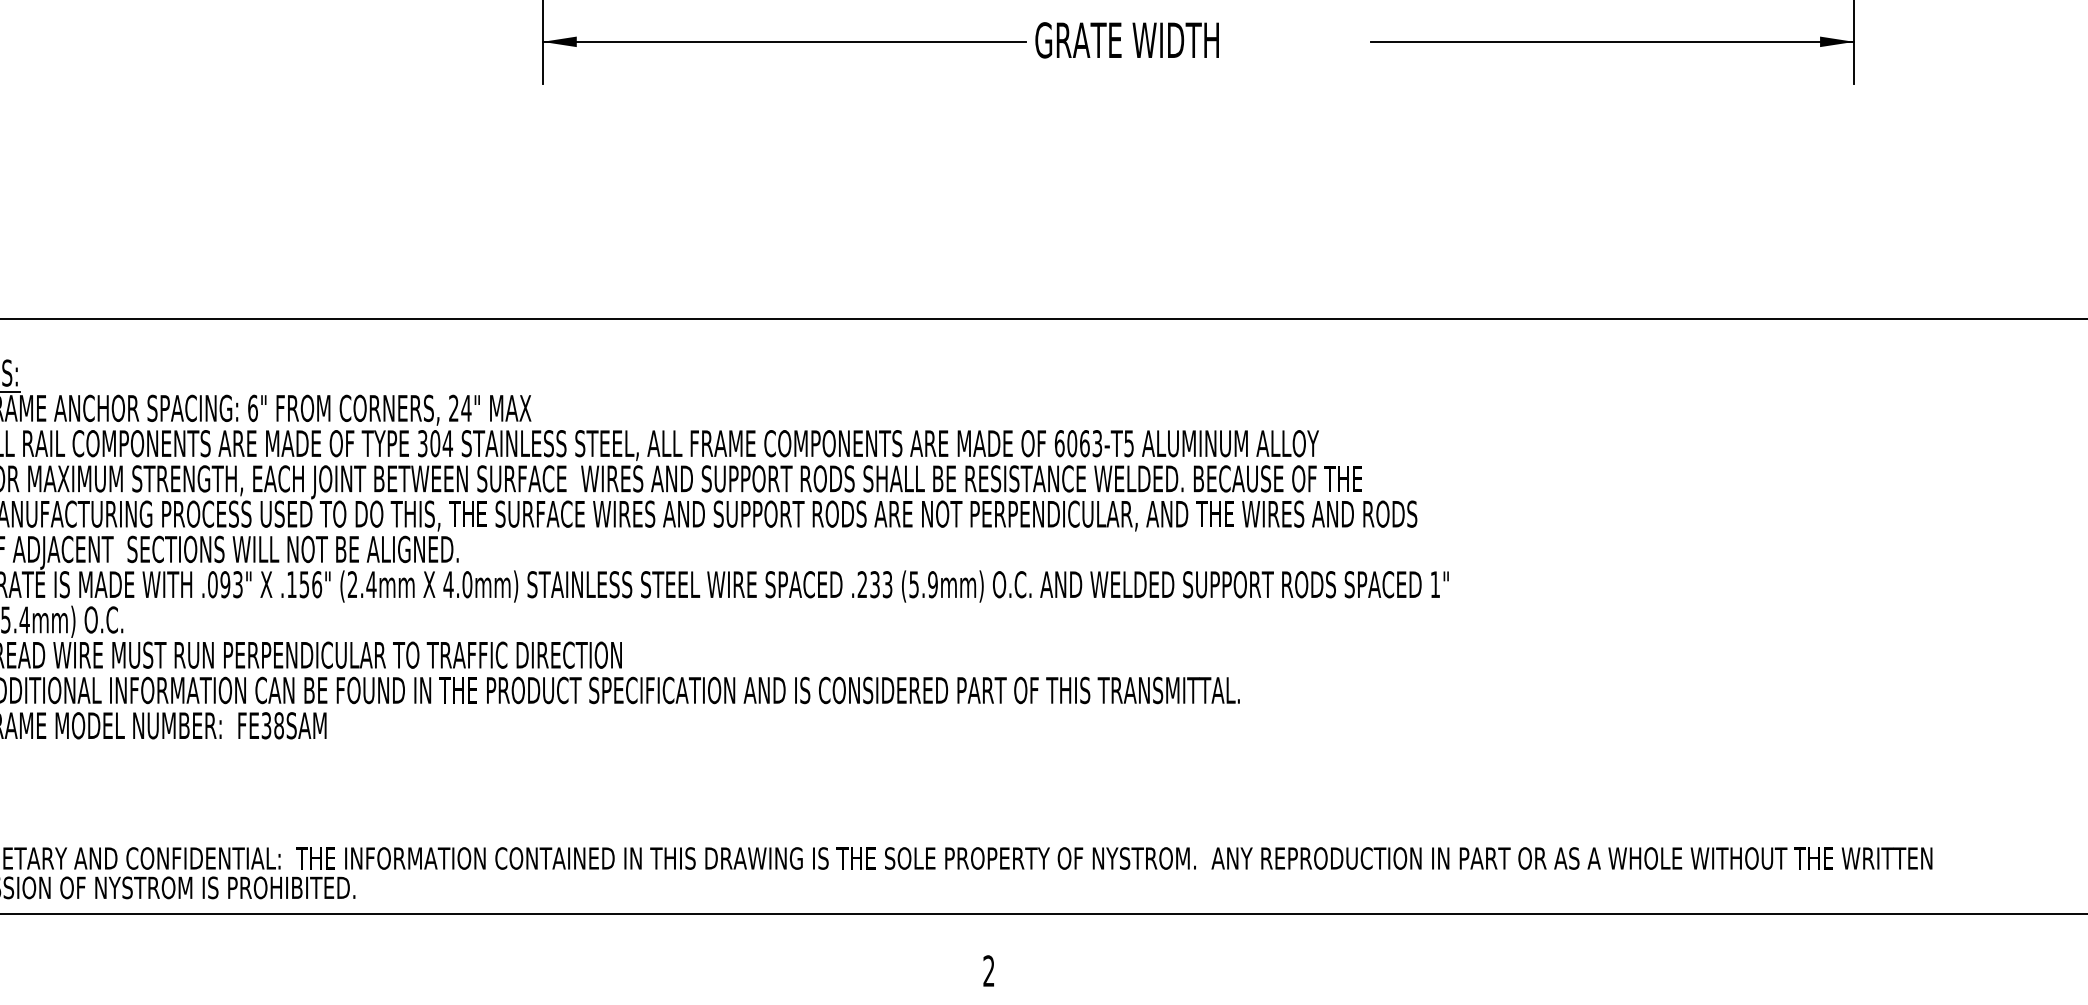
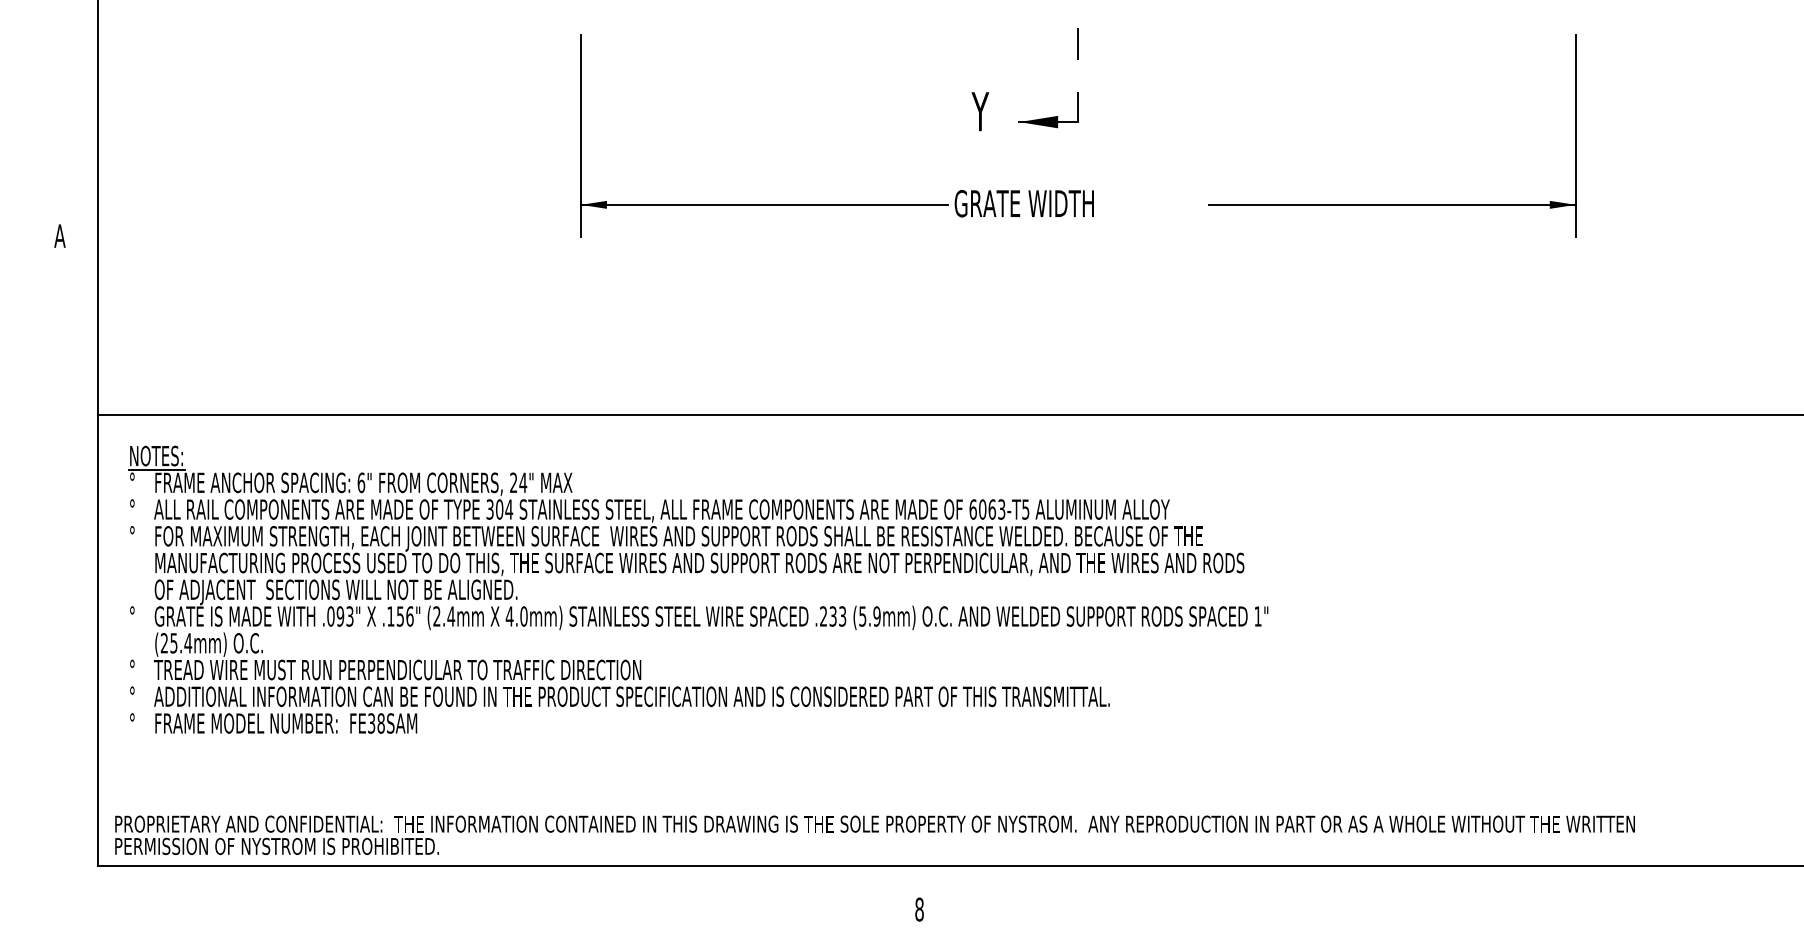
text: (988, 971) -> (919, 909), 2 -> 8

